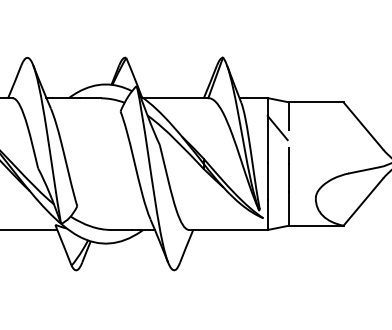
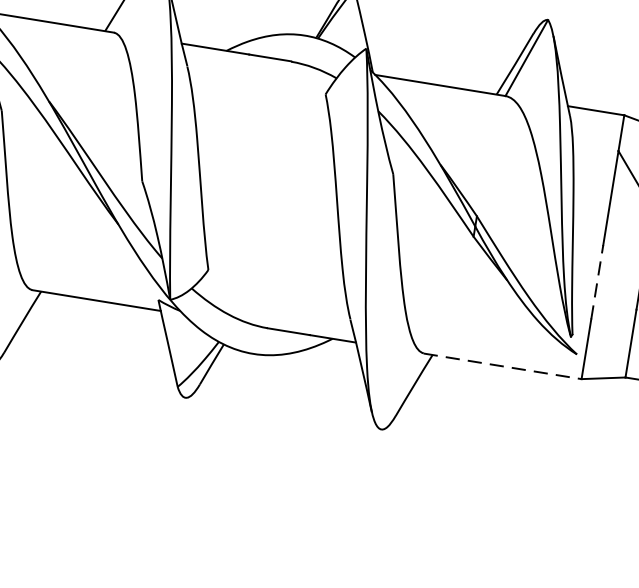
line: (267, 181) -> (596, 282), solid -> dashed
line: (228, 229) -> (503, 365), solid -> dashed

